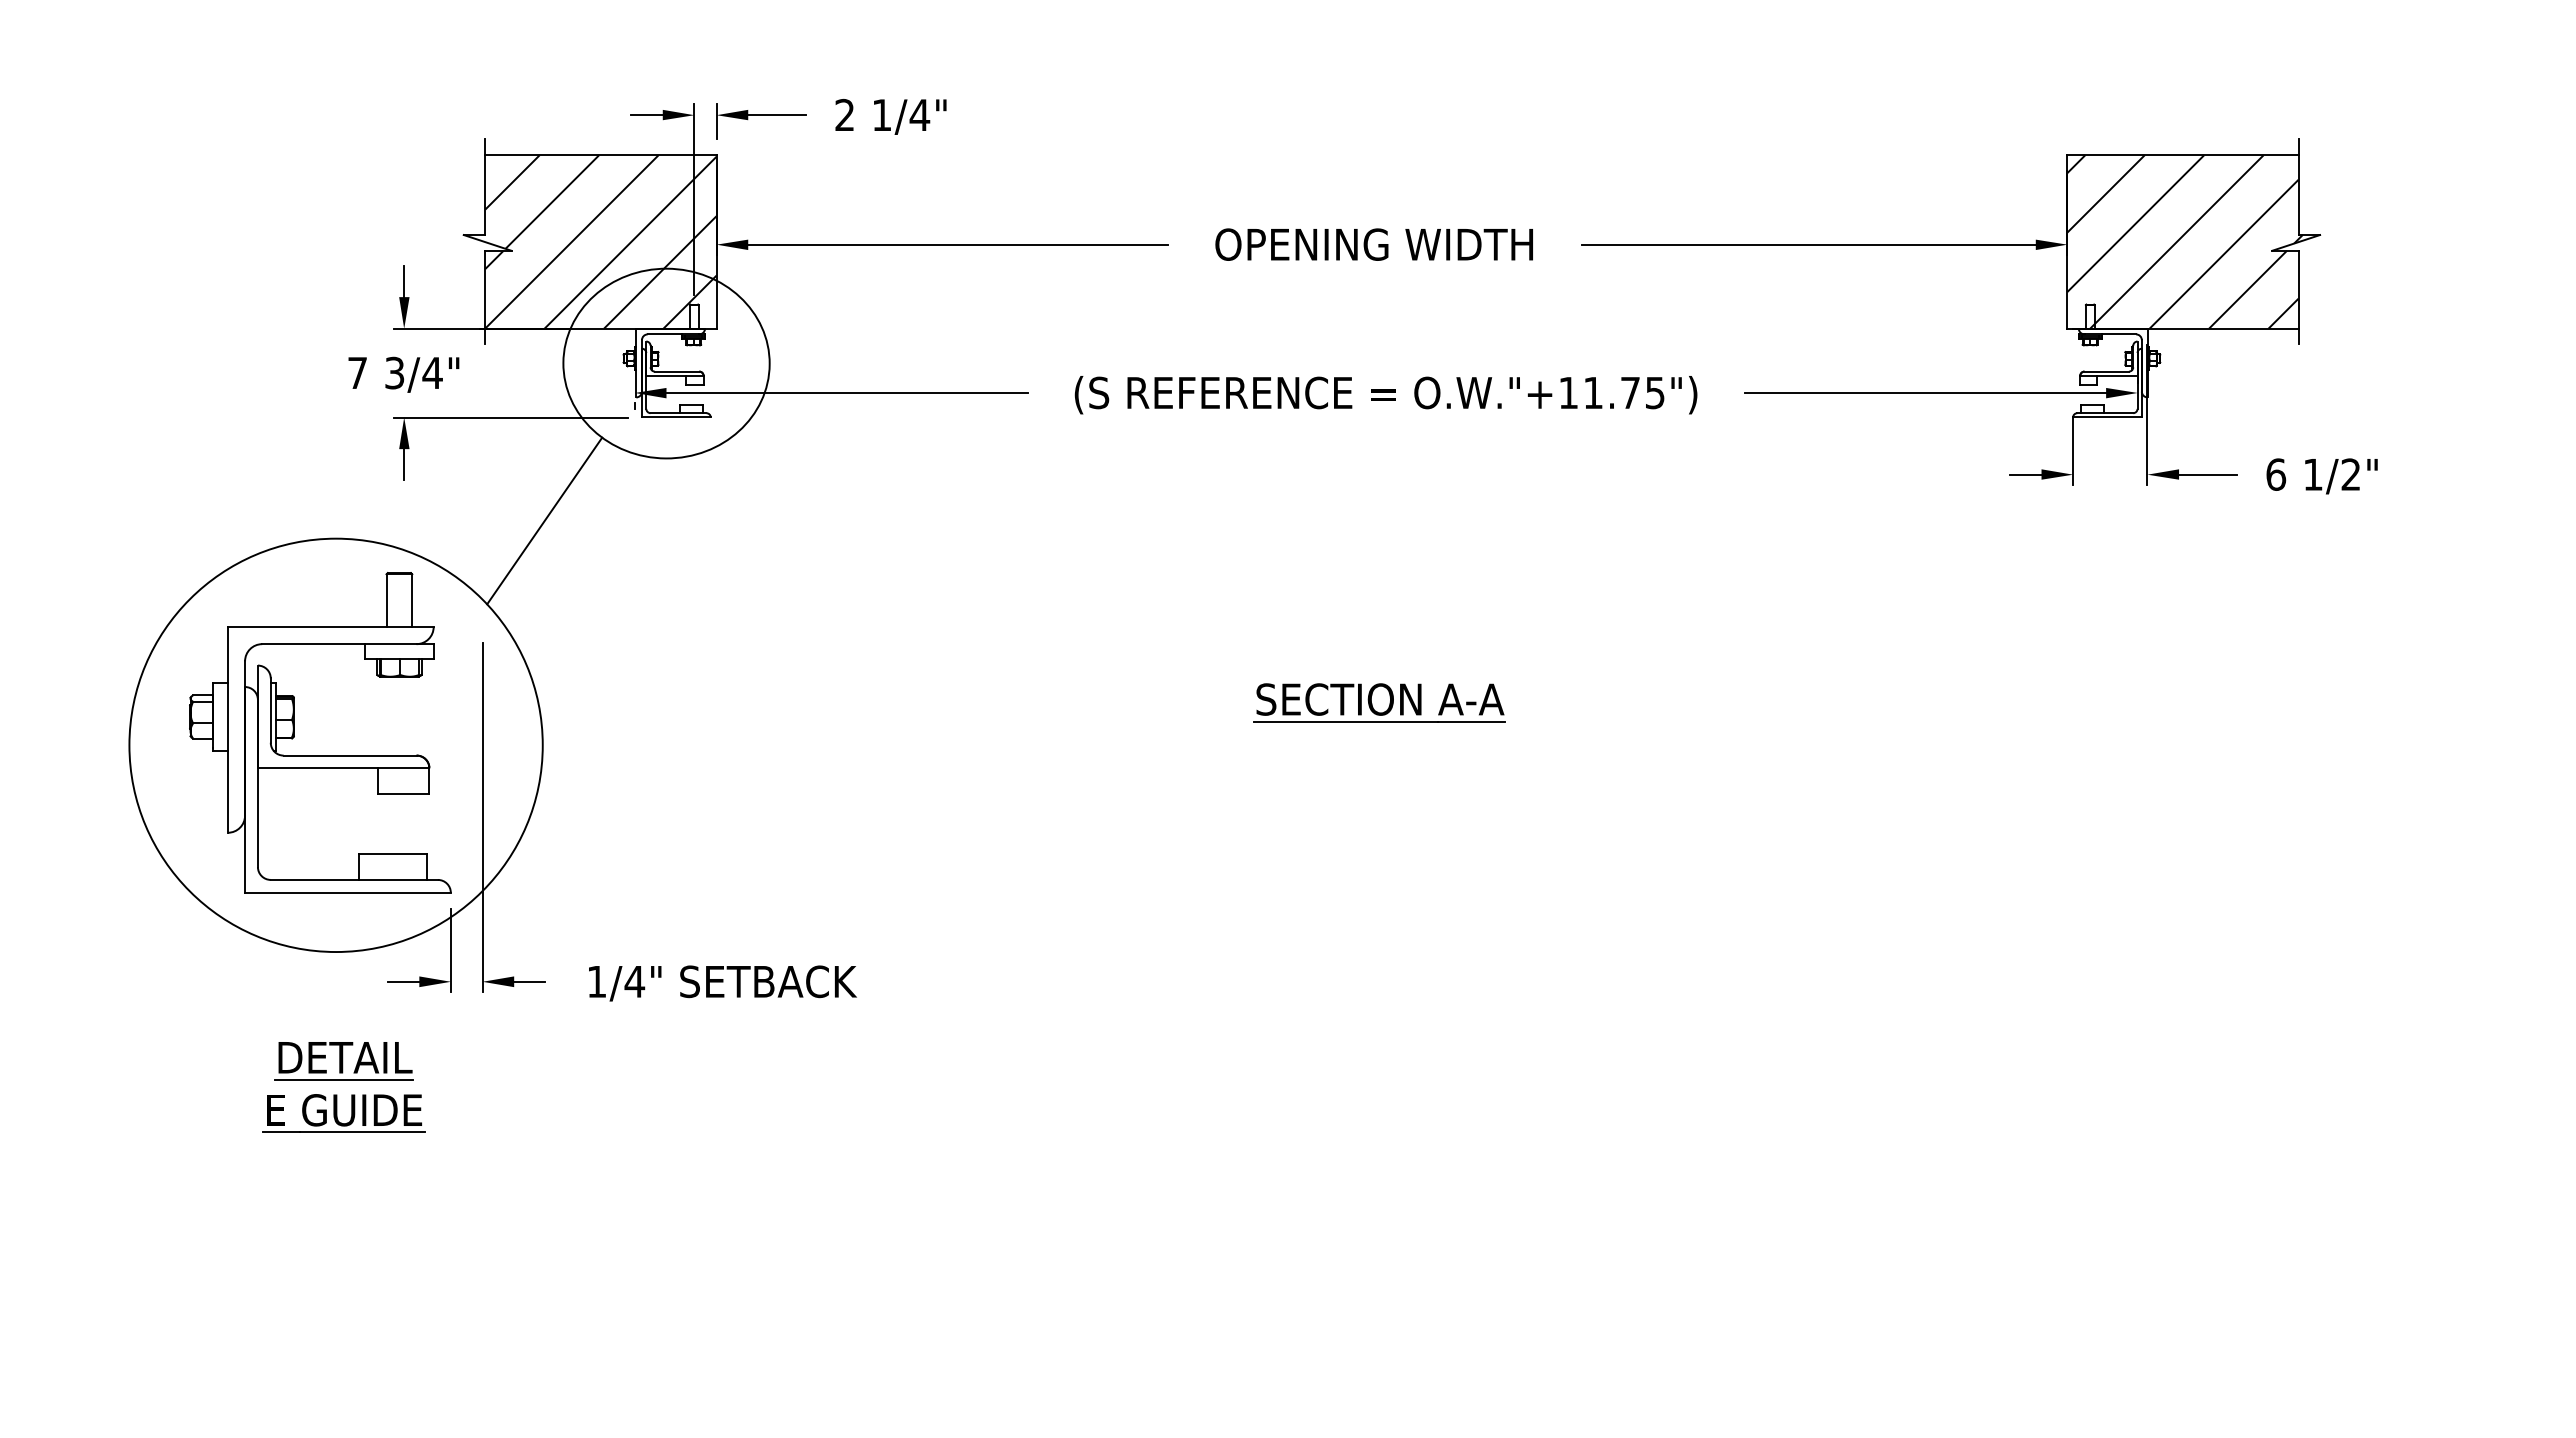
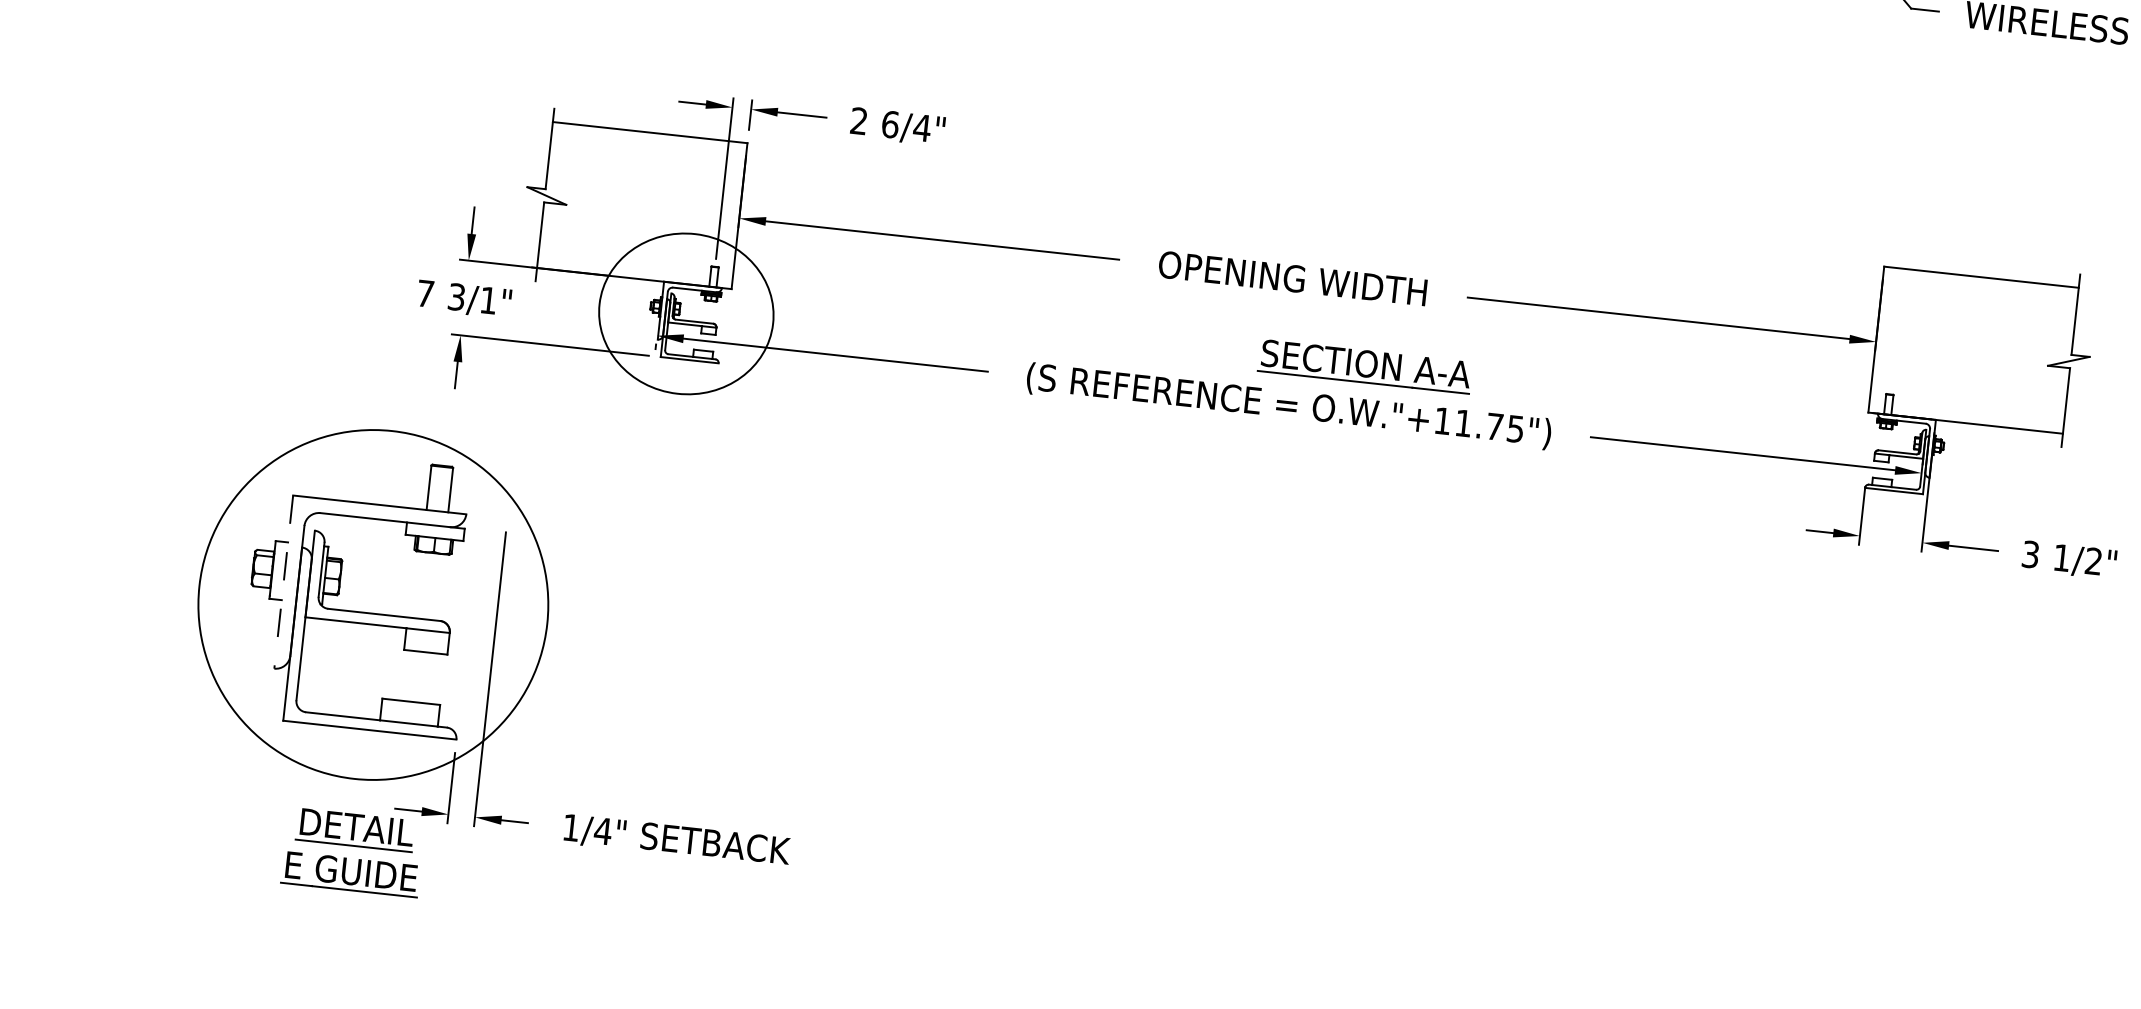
text: (881, 114) -> (890, 123), 1/4" -> 6/4"
hatch: (600, 241) -> (641, 205), removed
hatch: (2184, 241) -> (1974, 349), removed
text: (432, 372) -> (488, 300), 3/4" -> 3/1"
text: (2276, 474) -> (2031, 554), 6 -> 3
line: (544, 520) -> (569, 434), removed
part: (1379, 702) -> (1365, 366), moved
line: (227, 729) -> (283, 581), solid -> dashed
part: (343, 1080) -> (353, 846), moved

